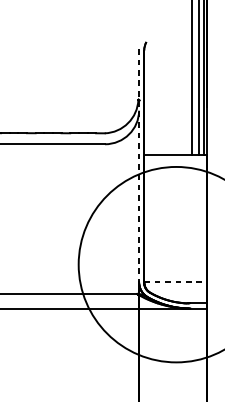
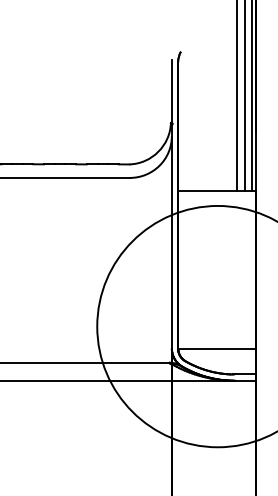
line: (138, 166) -> (171, 205), dashed -> solid
line: (176, 282) -> (217, 348), dashed -> solid

